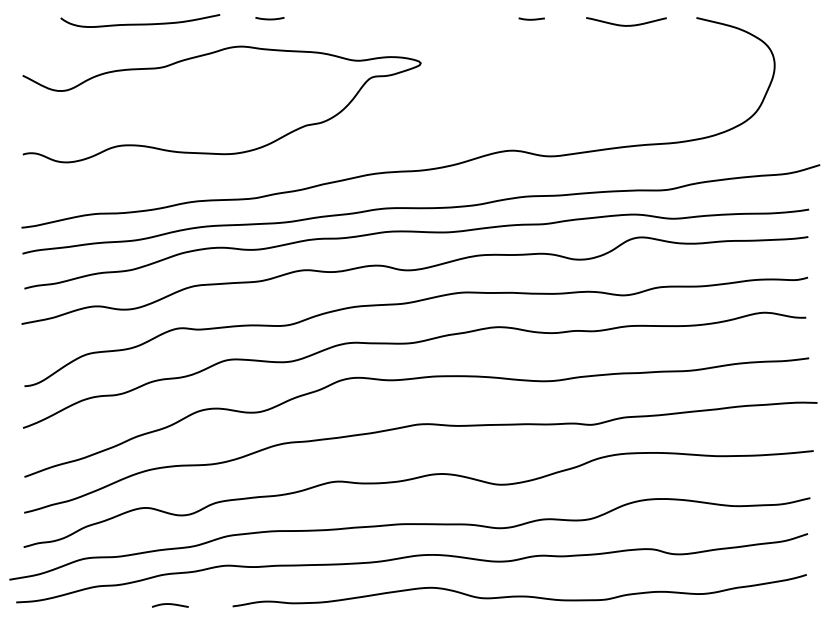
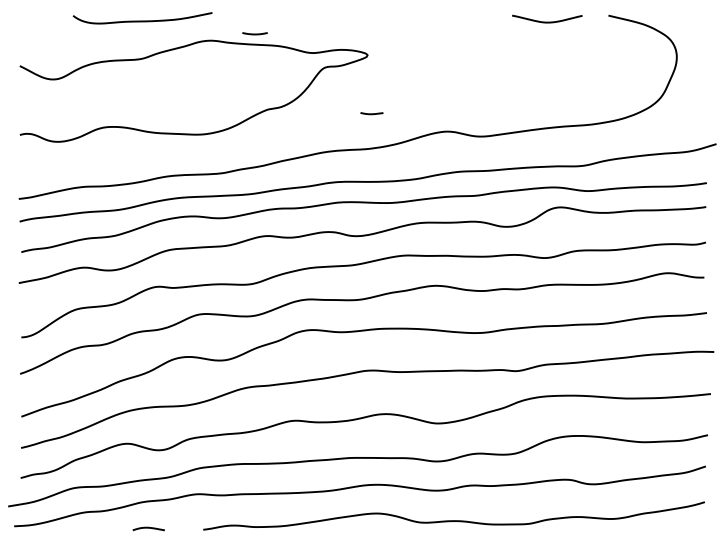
line: (269, 18) -> (254, 33), moved
line: (531, 18) -> (371, 113), moved
curve: (140, 23) -> (142, 20), moved

